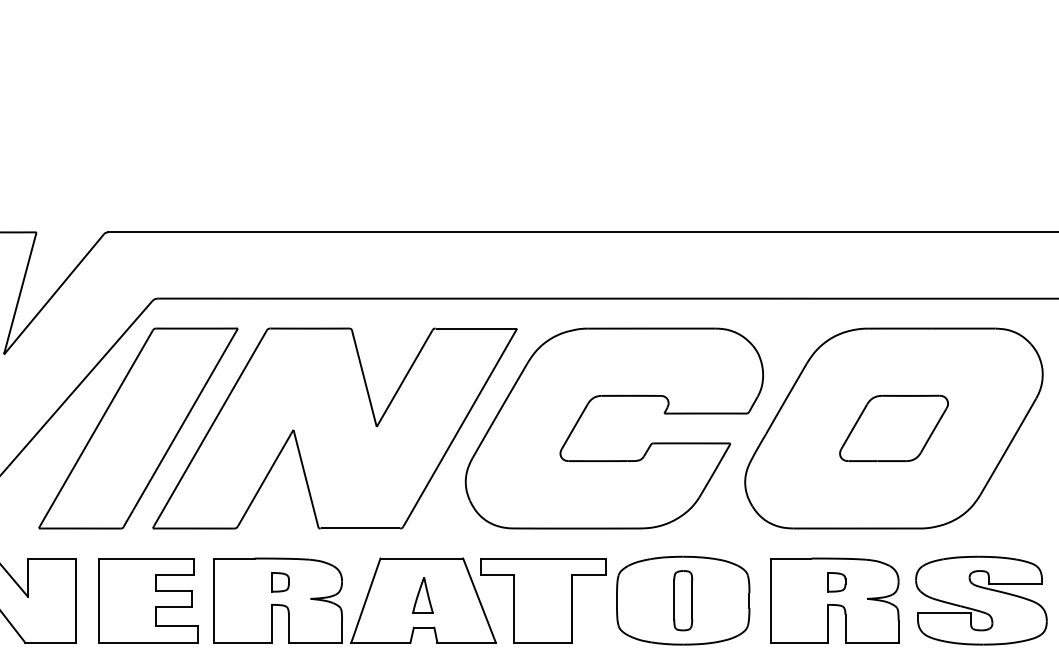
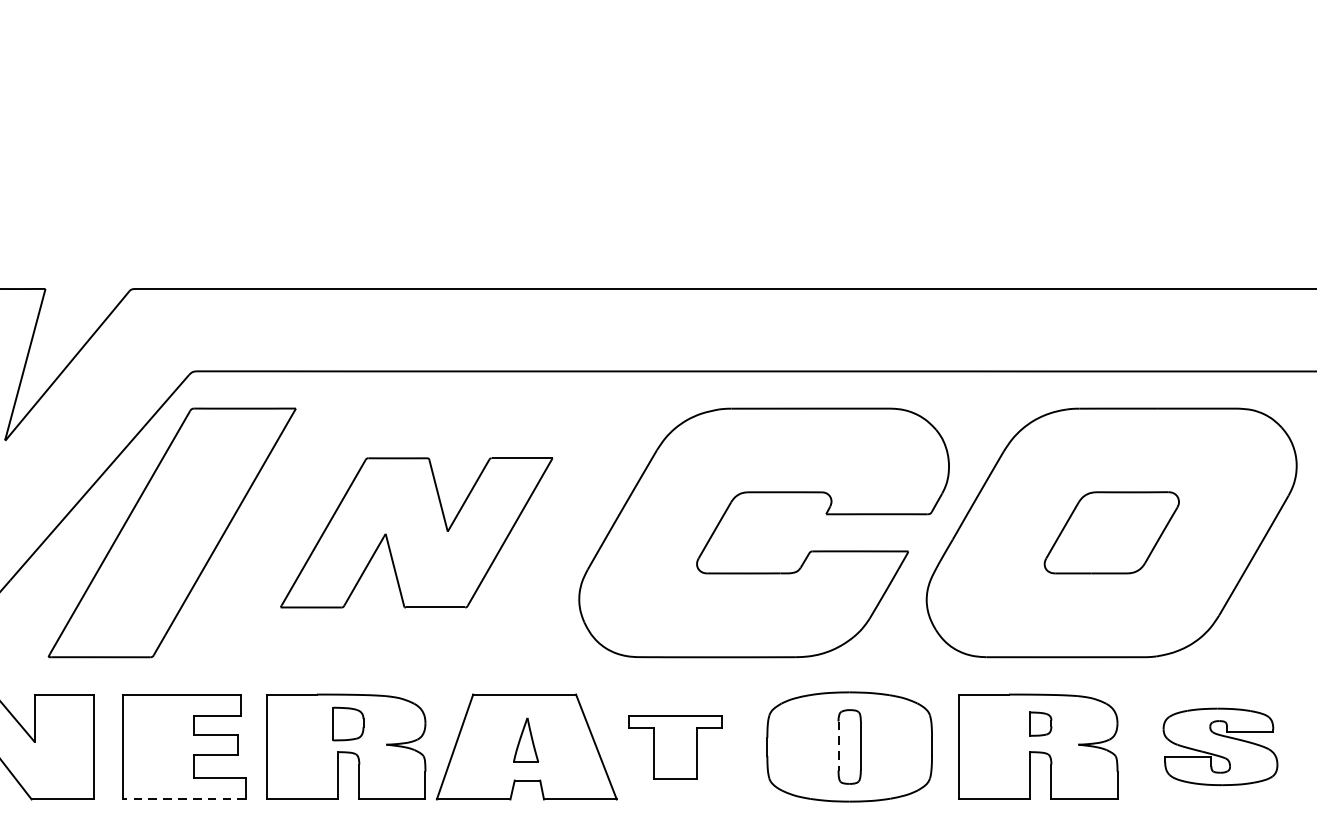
part: (334, 428) -> (416, 532), size x0.6
part: (280, 582) -> (348, 724), size x1.4
line: (674, 599) -> (838, 745), solid -> dashed
part: (543, 600) -> (675, 746), size x0.6
part: (981, 600) -> (1220, 746), size x0.7
line: (148, 642) -> (184, 798), solid -> dashed

